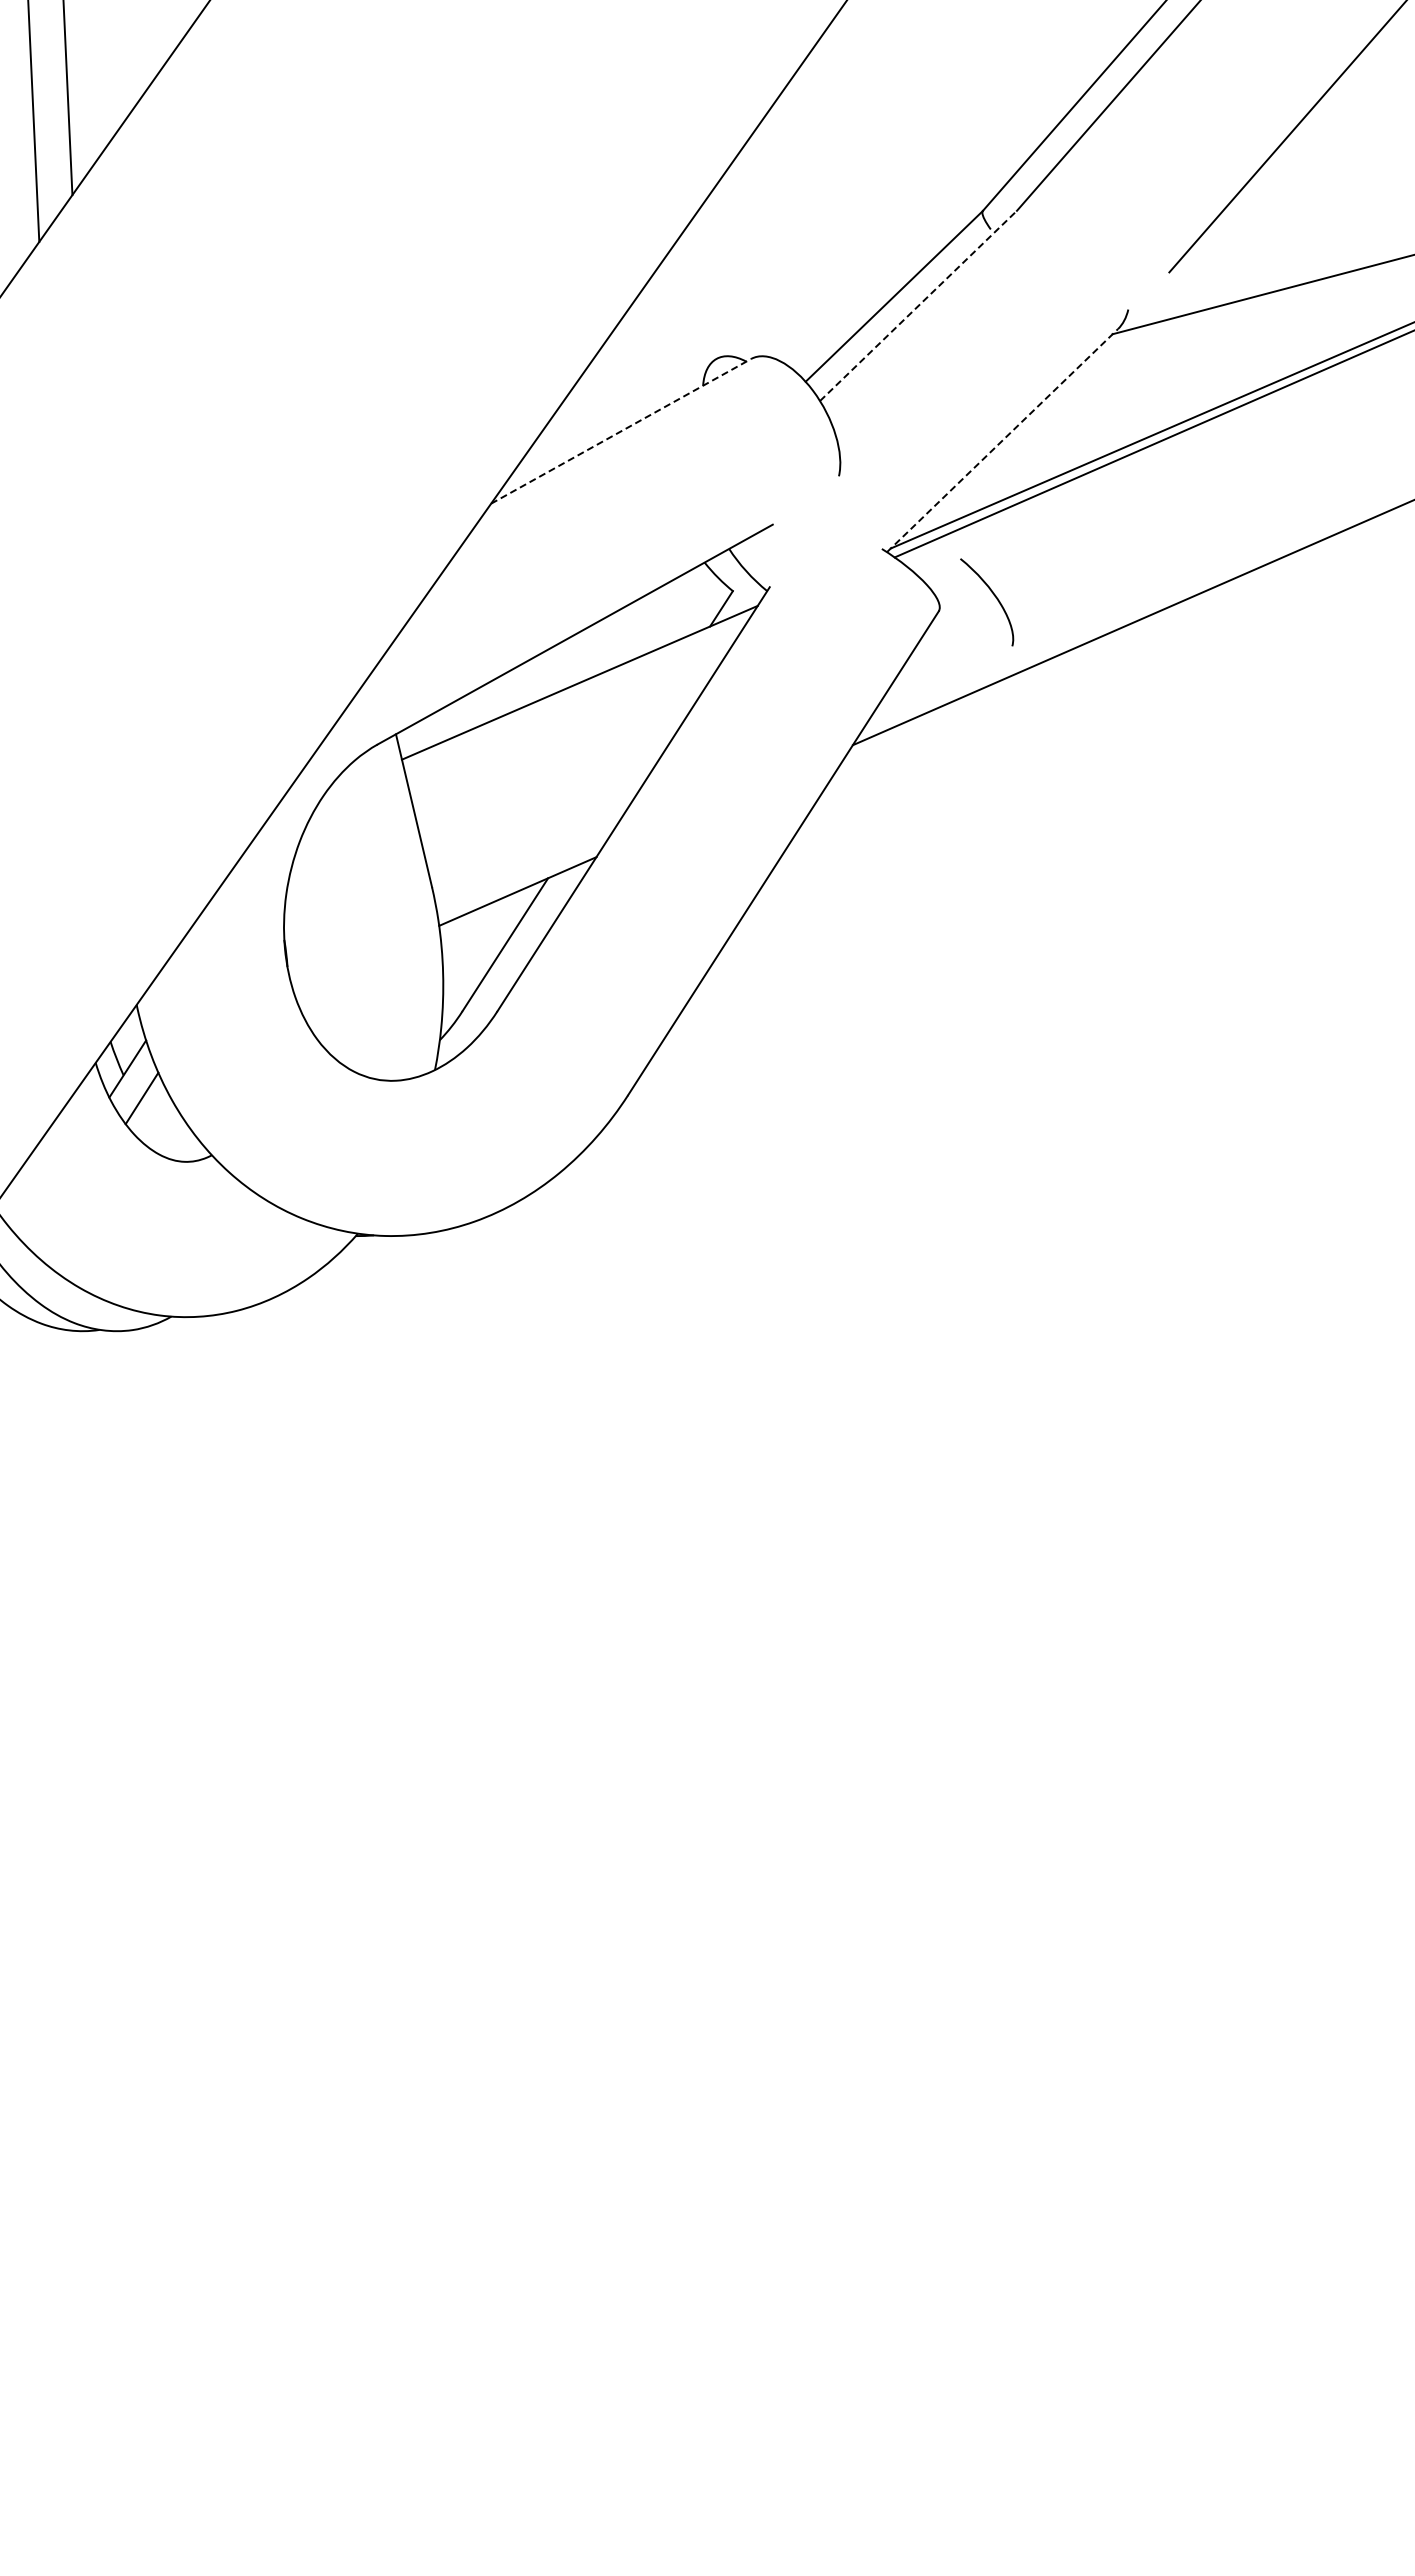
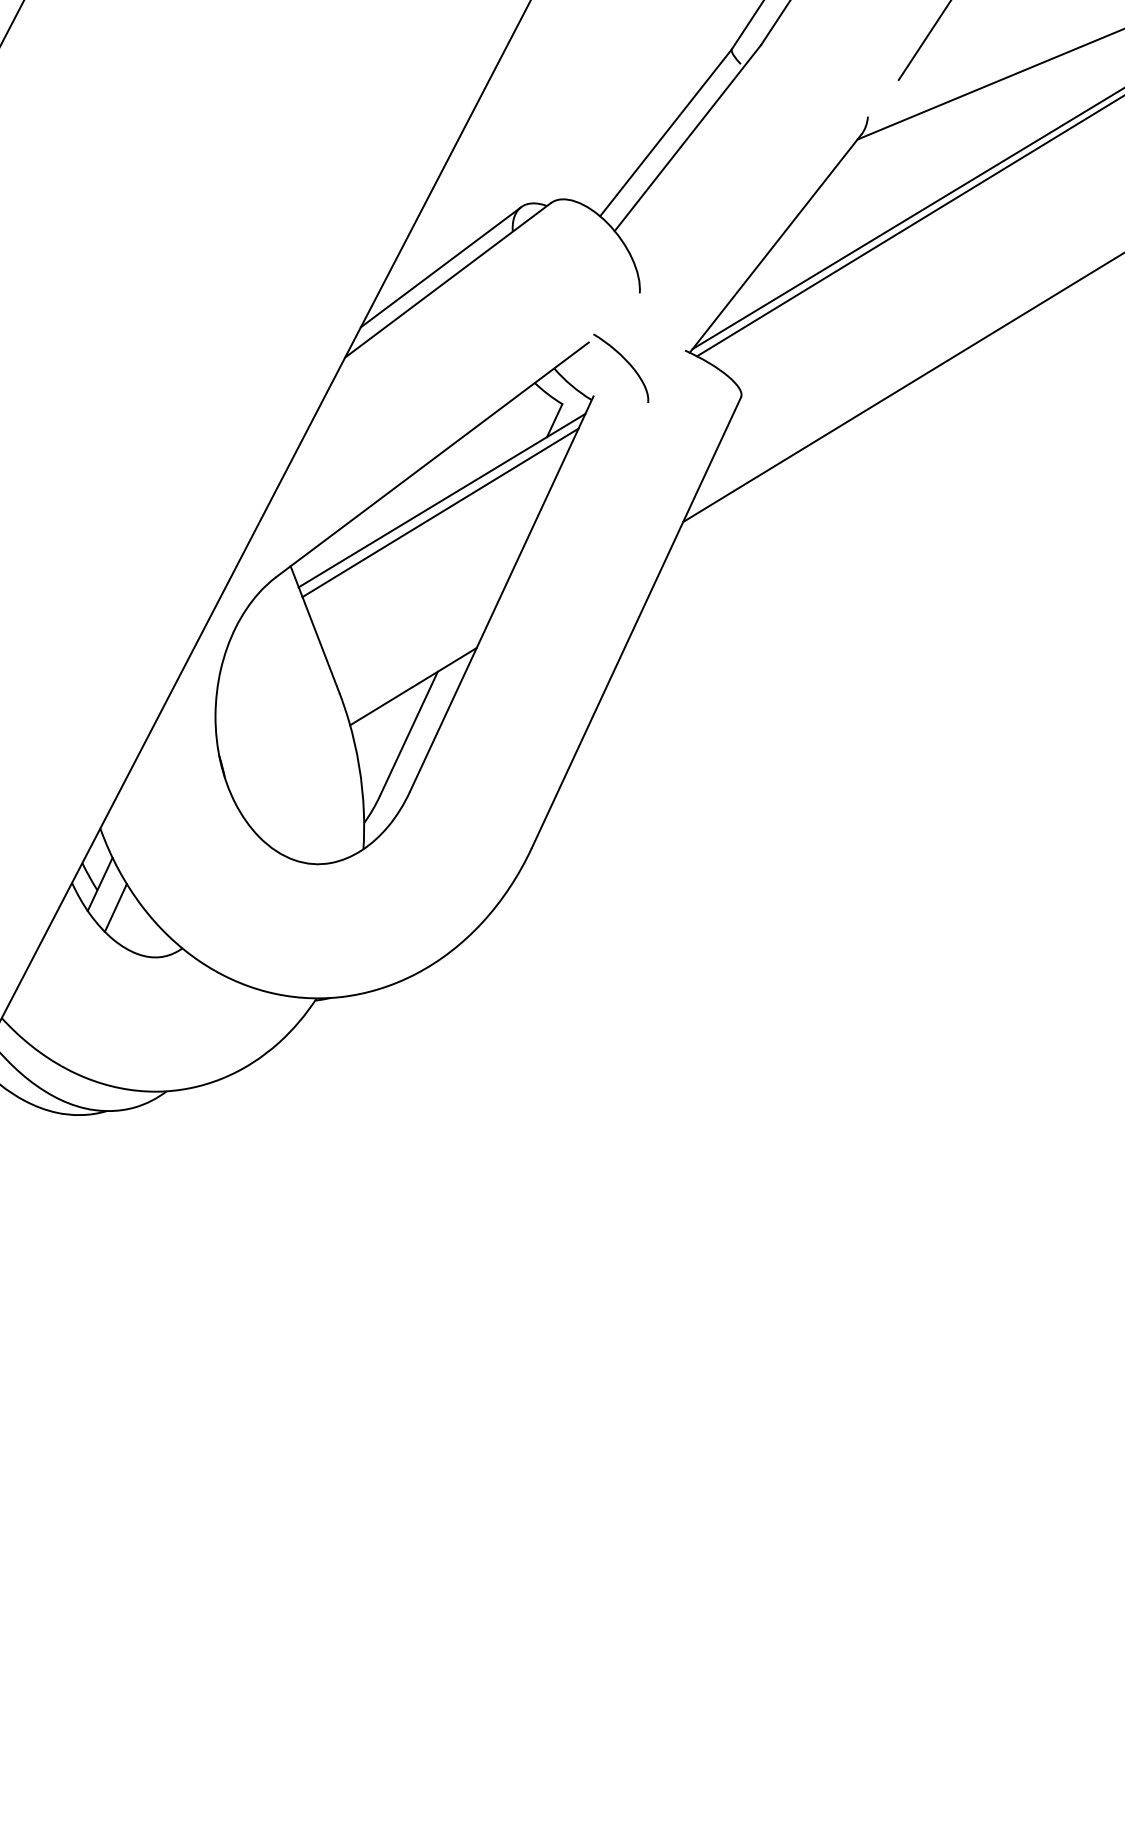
line: (918, 305) -> (687, 137), dashed -> solid
line: (614, 415) -> (440, 267), added
line: (621, 431) -> (448, 280), dashed -> solid
line: (1002, 440) -> (775, 243), dashed -> solid
curve: (993, 595) -> (626, 361), moved
line: (575, 696) -> (439, 512), added

